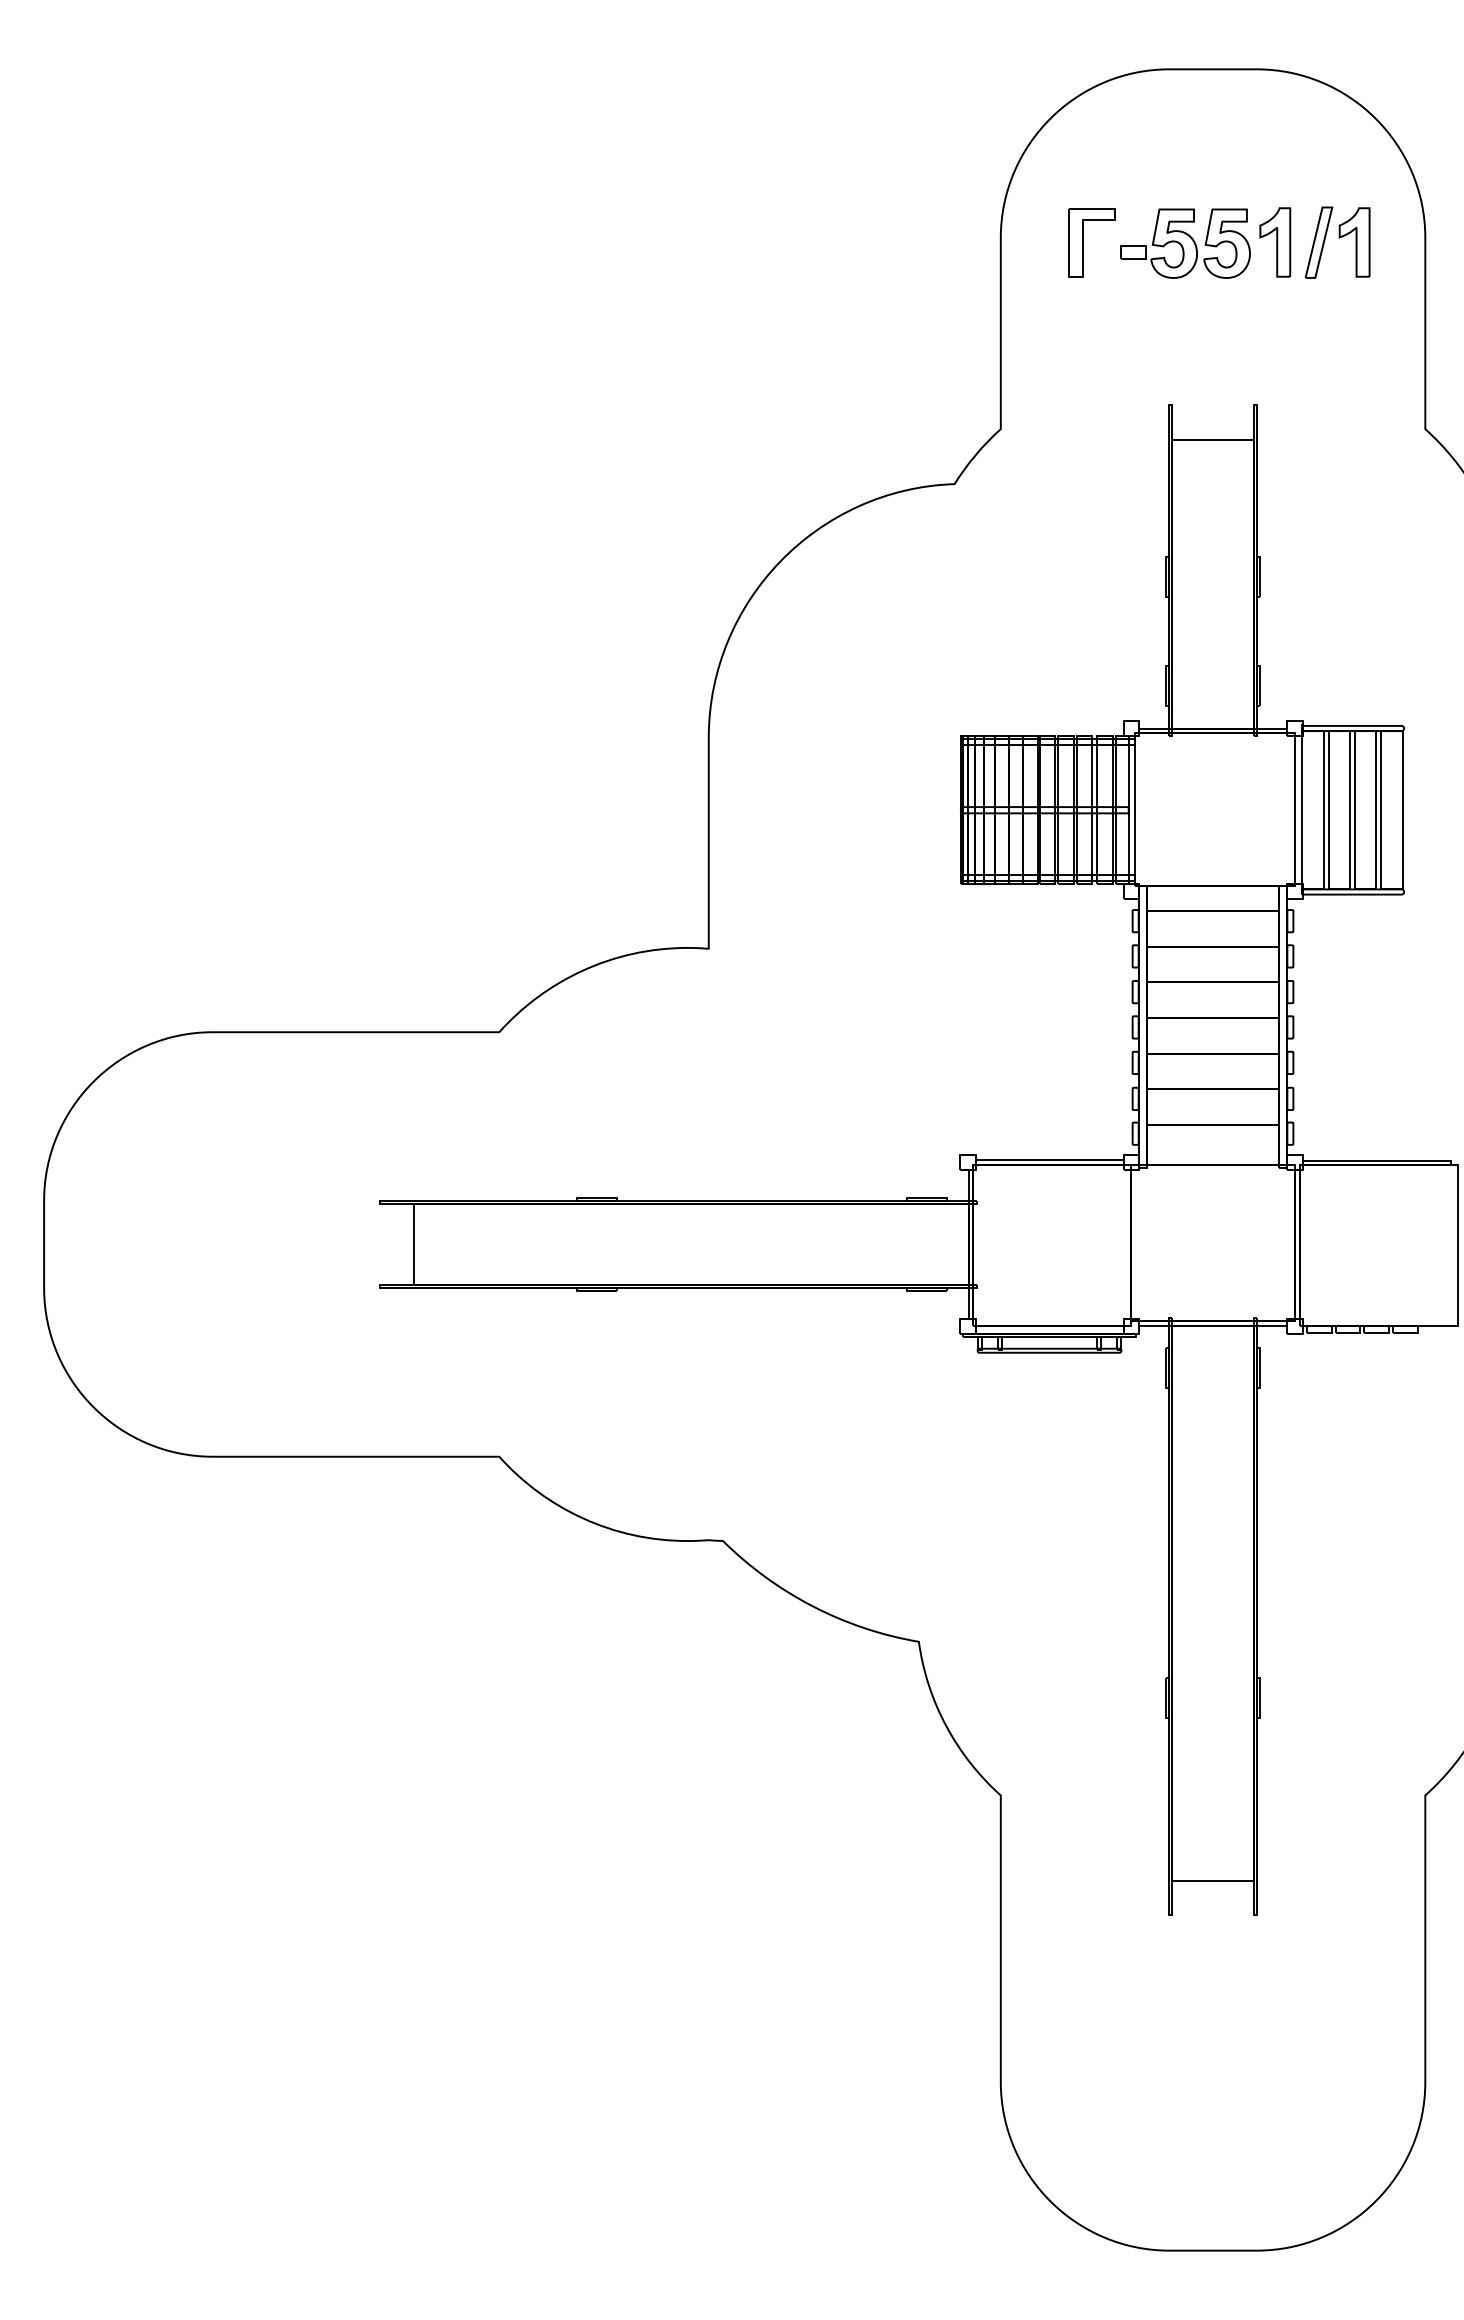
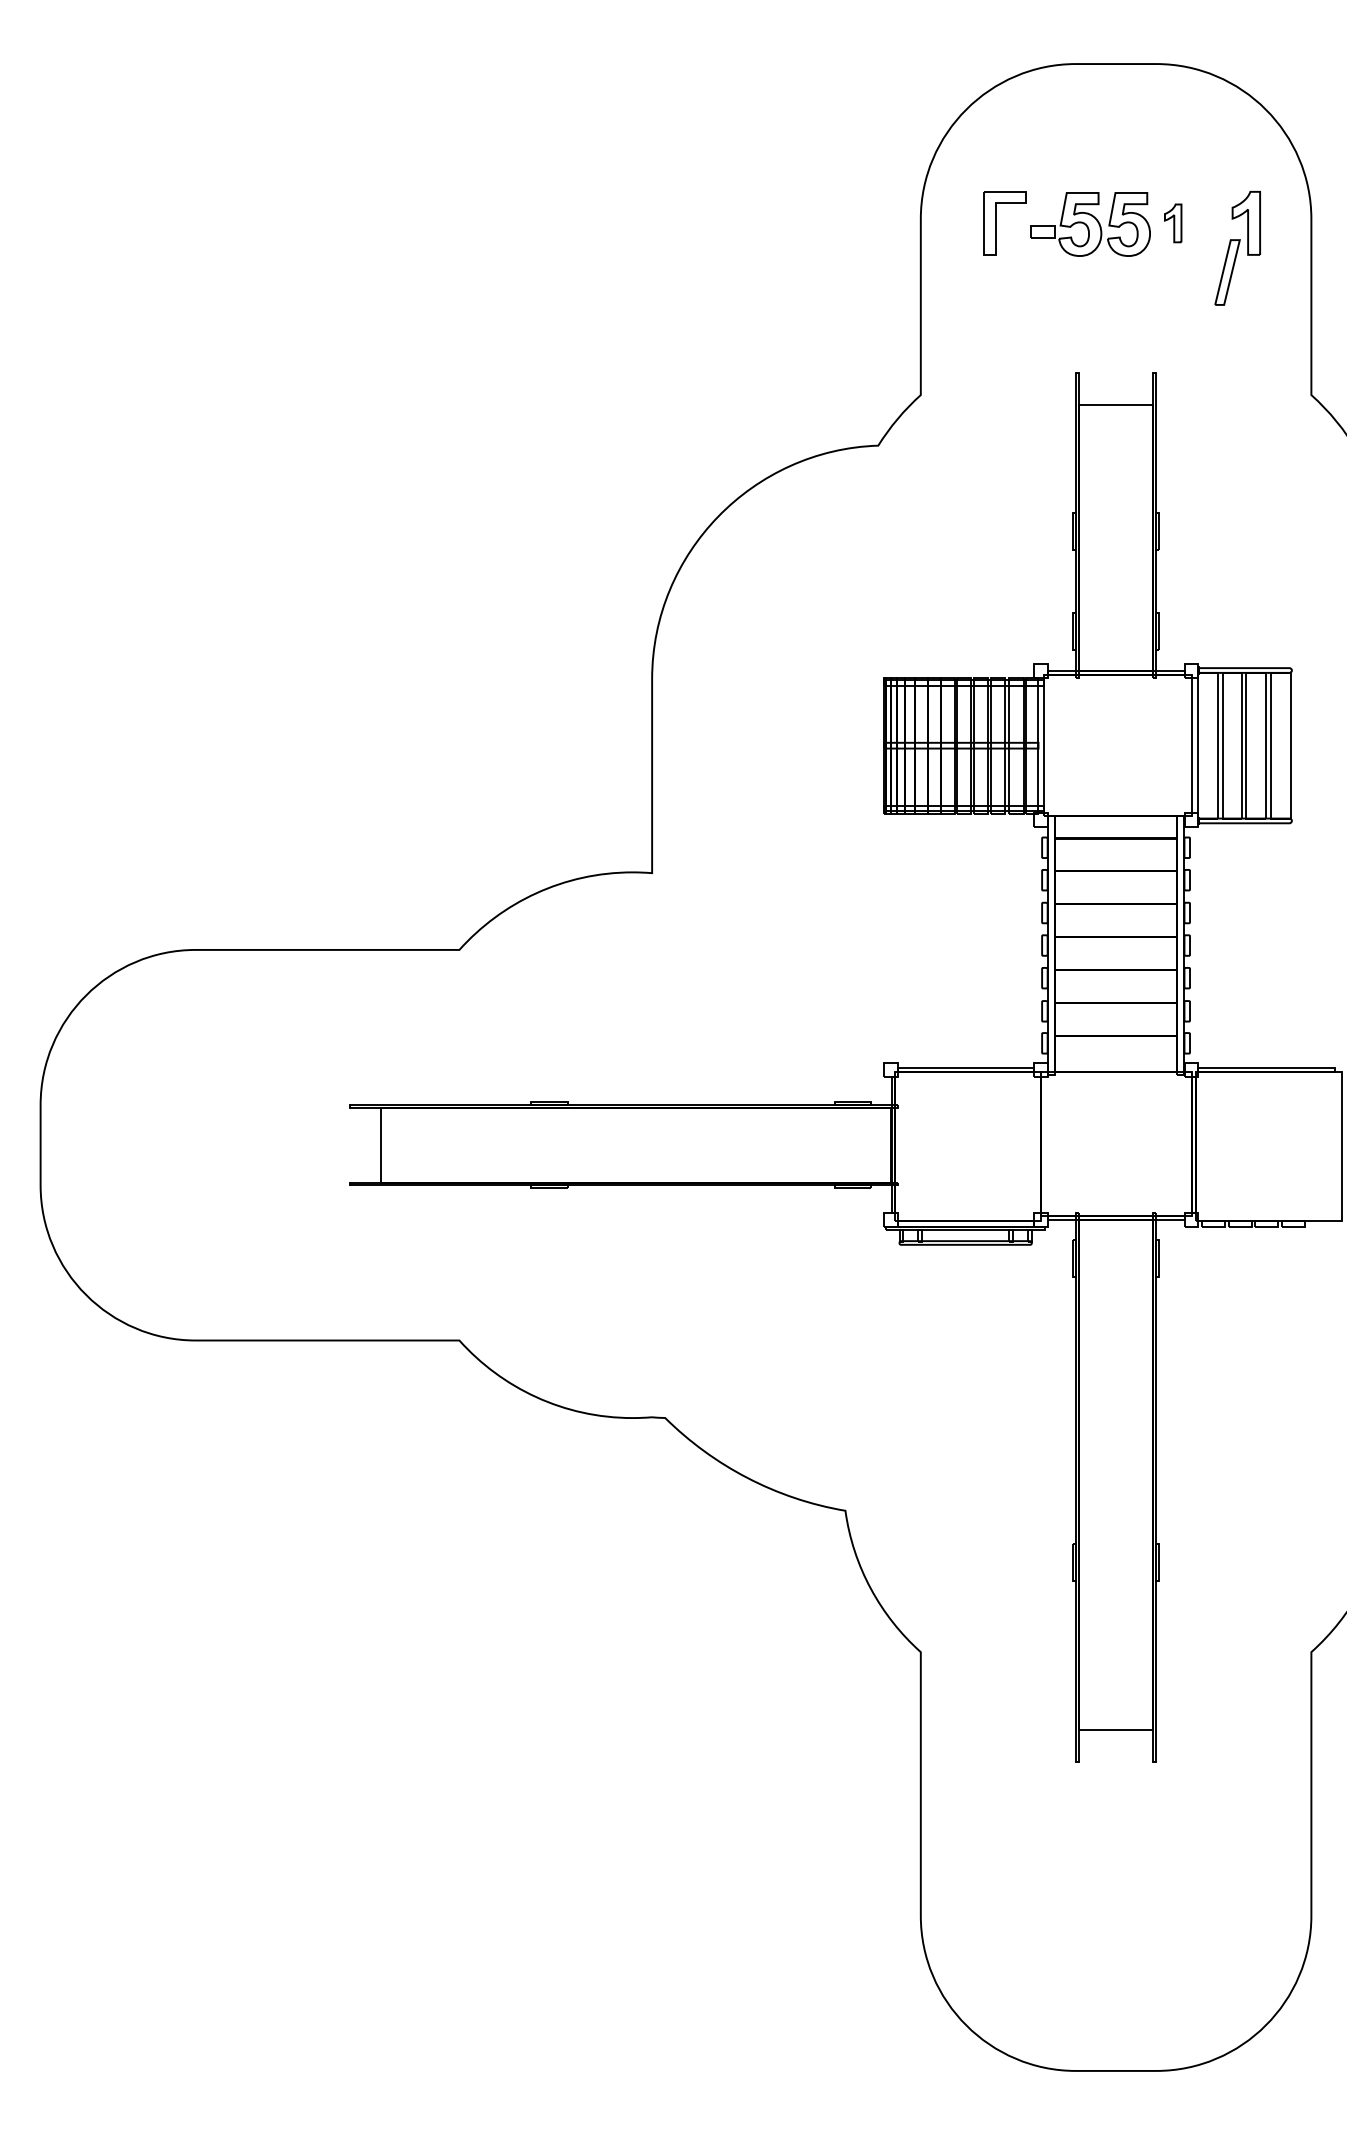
part: (1274, 242) -> (1172, 223), size x0.6
part: (1318, 242) -> (1227, 272), moved

